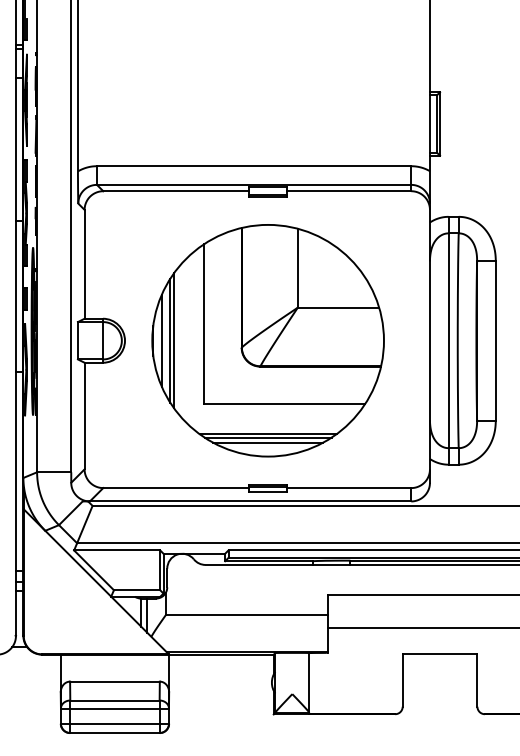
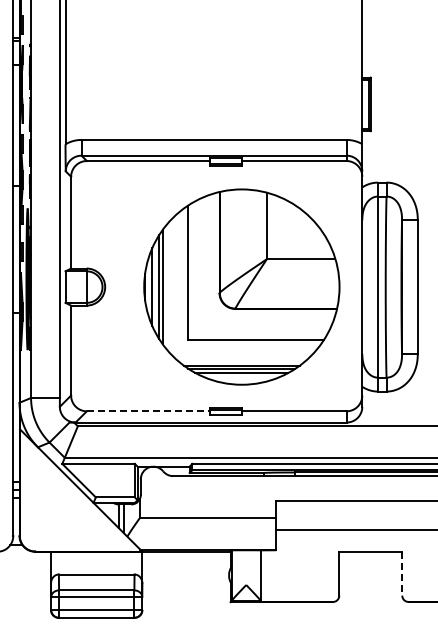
part: (267, 340) -> (241, 286), moved
line: (176, 488) -> (148, 411), solid -> dashed
line: (477, 681) -> (402, 574), solid -> dashed

